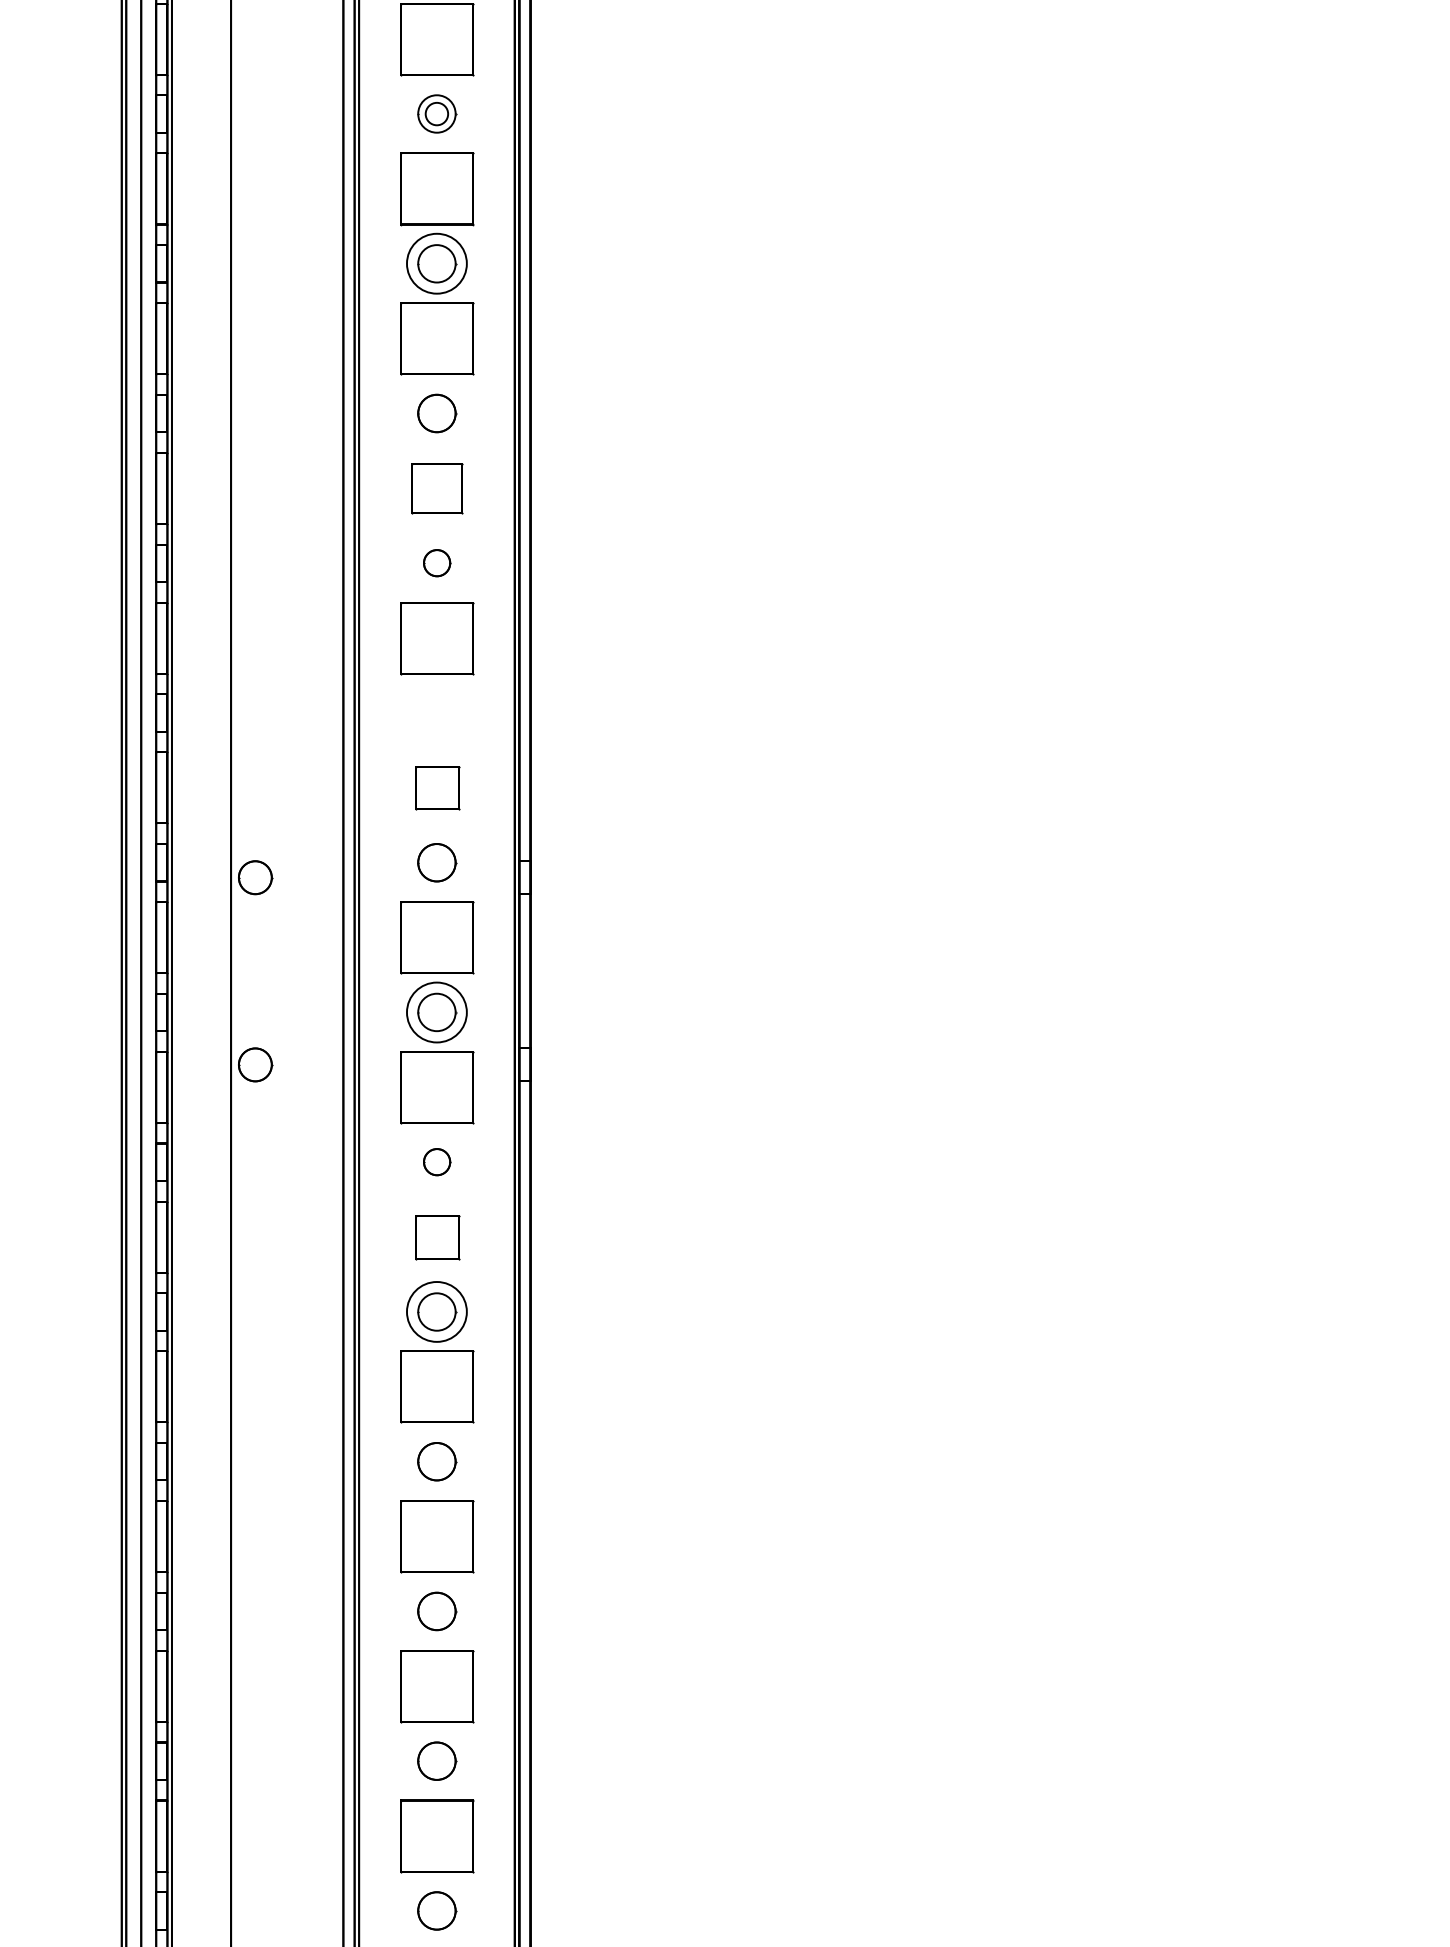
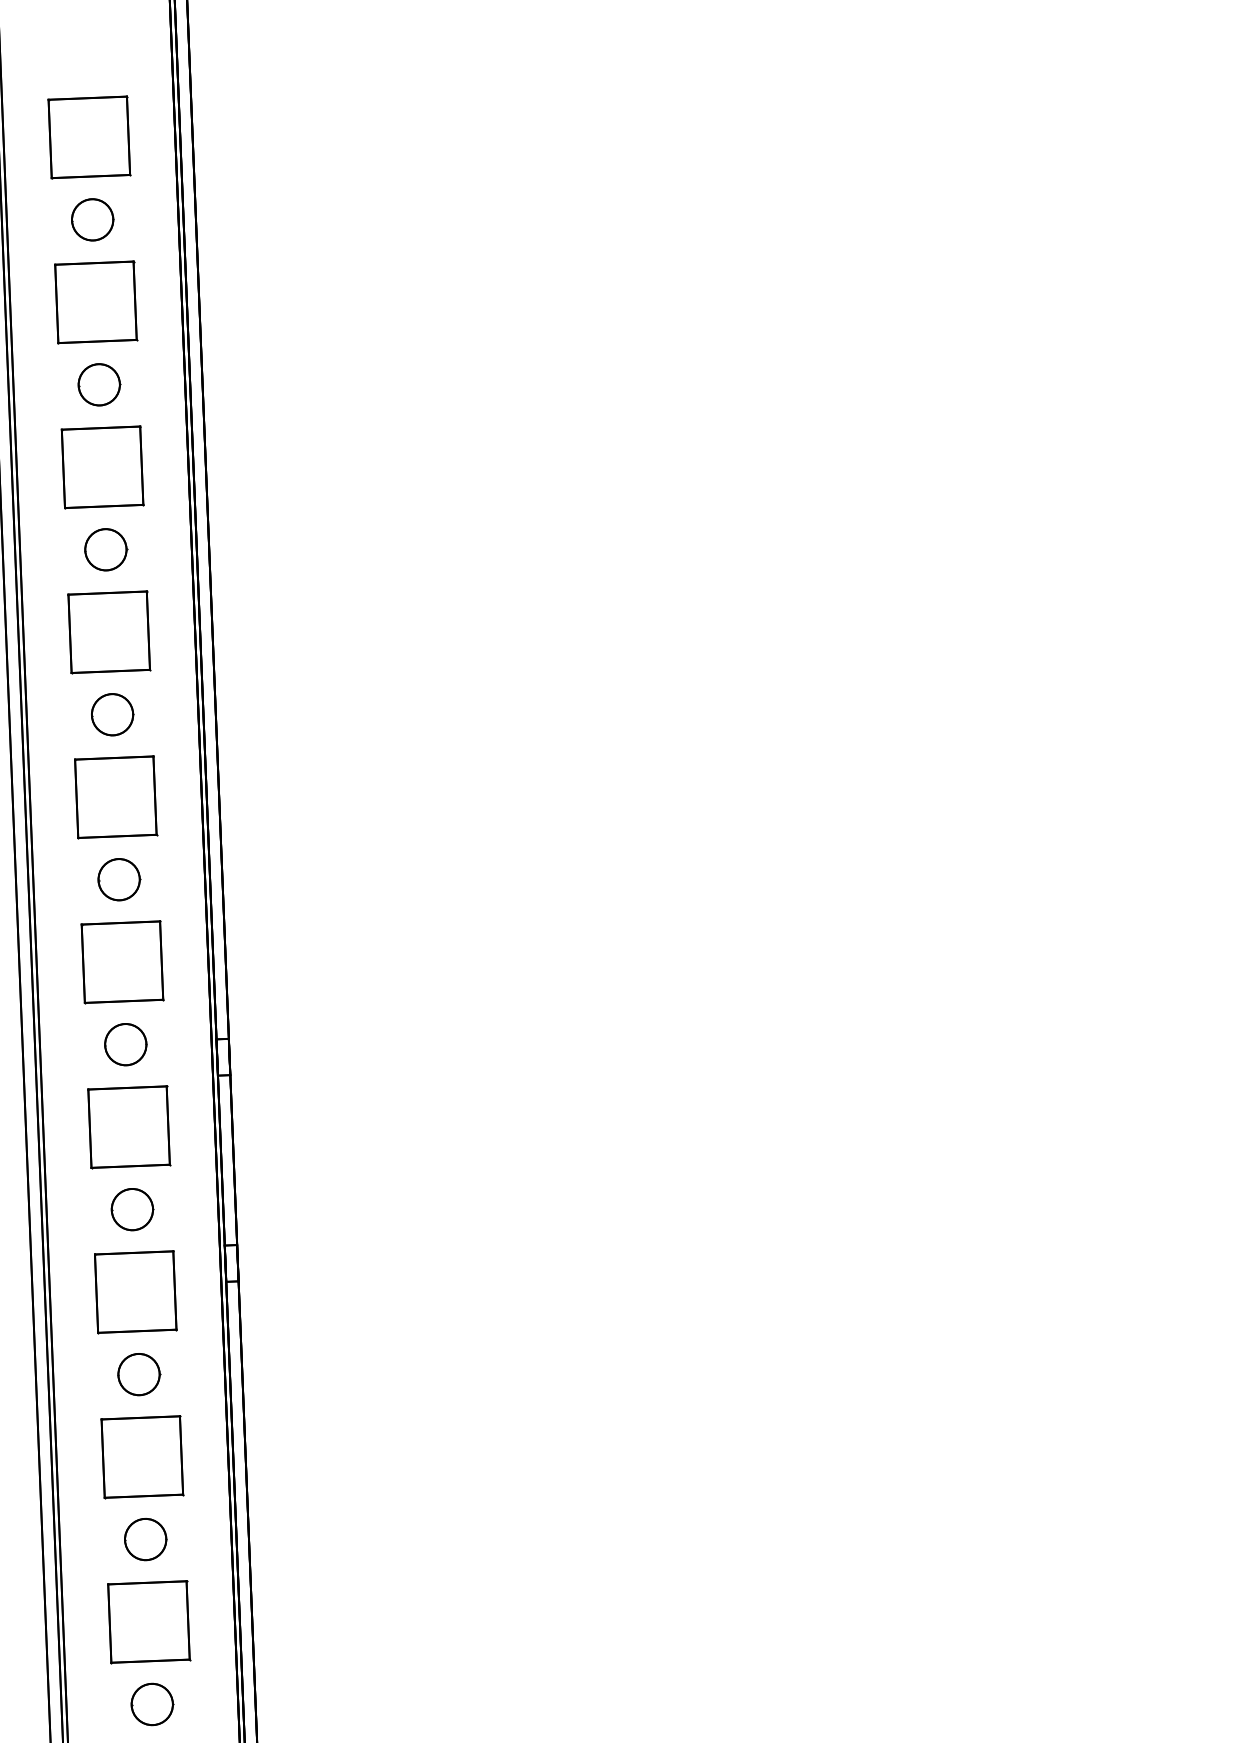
circle: (436, 113) -> (92, 219), size x1.67
circle: (436, 263) -> (98, 384), size x0.62
part: (437, 488) -> (109, 632), size x1.43
part: (437, 562) -> (113, 713), size x1.43
part: (437, 712) -> (119, 879), added
part: (437, 787) -> (123, 961), size x1.67
circle: (436, 1012) -> (131, 1209), size x0.62
part: (437, 1161) -> (139, 1373), size x1.43
part: (437, 1237) -> (142, 1457), size x1.67
circle: (436, 1311) -> (145, 1539), size x0.62

